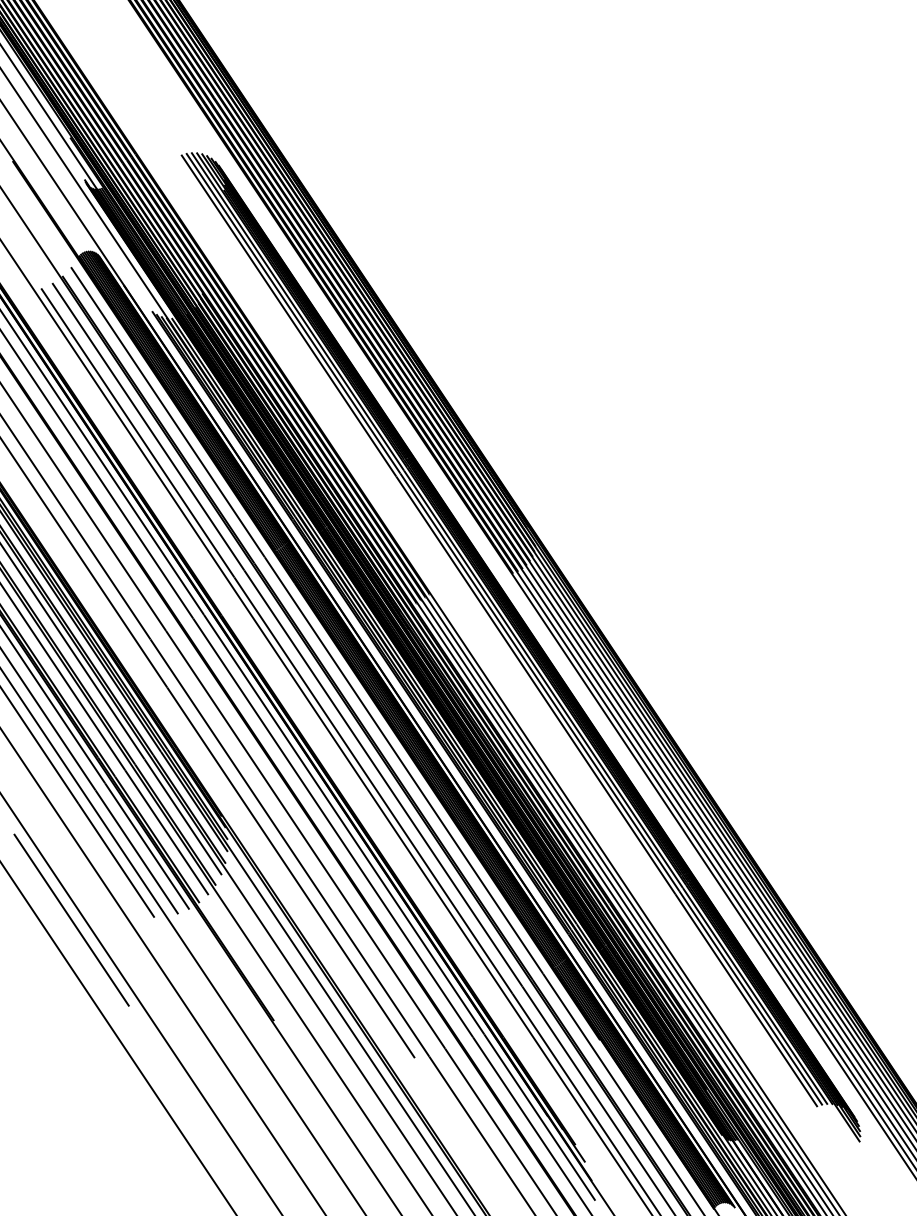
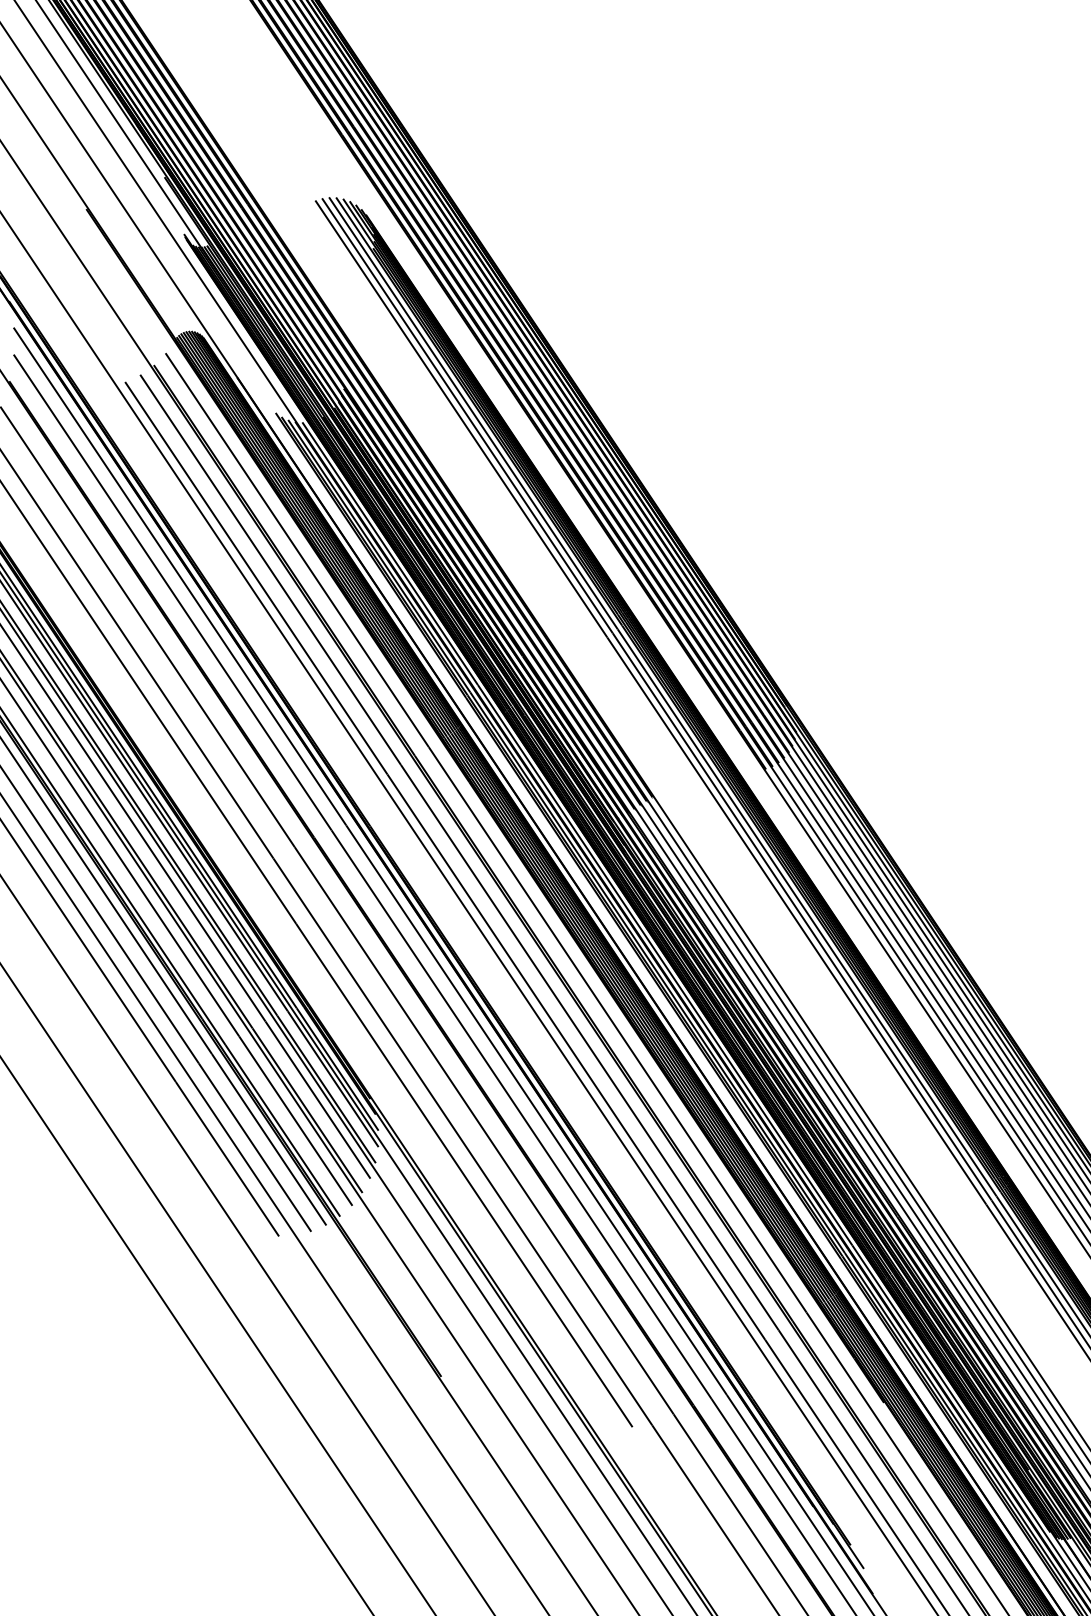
line: (71, 919) -> (166, 1238), removed

